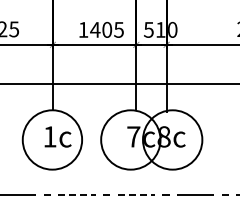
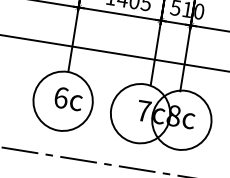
text: (49, 136) -> (60, 97), 1 -> 6
line: (76, 195) -> (78, 159), dashed -> solid
line: (136, 195) -> (137, 169), dashed -> solid

